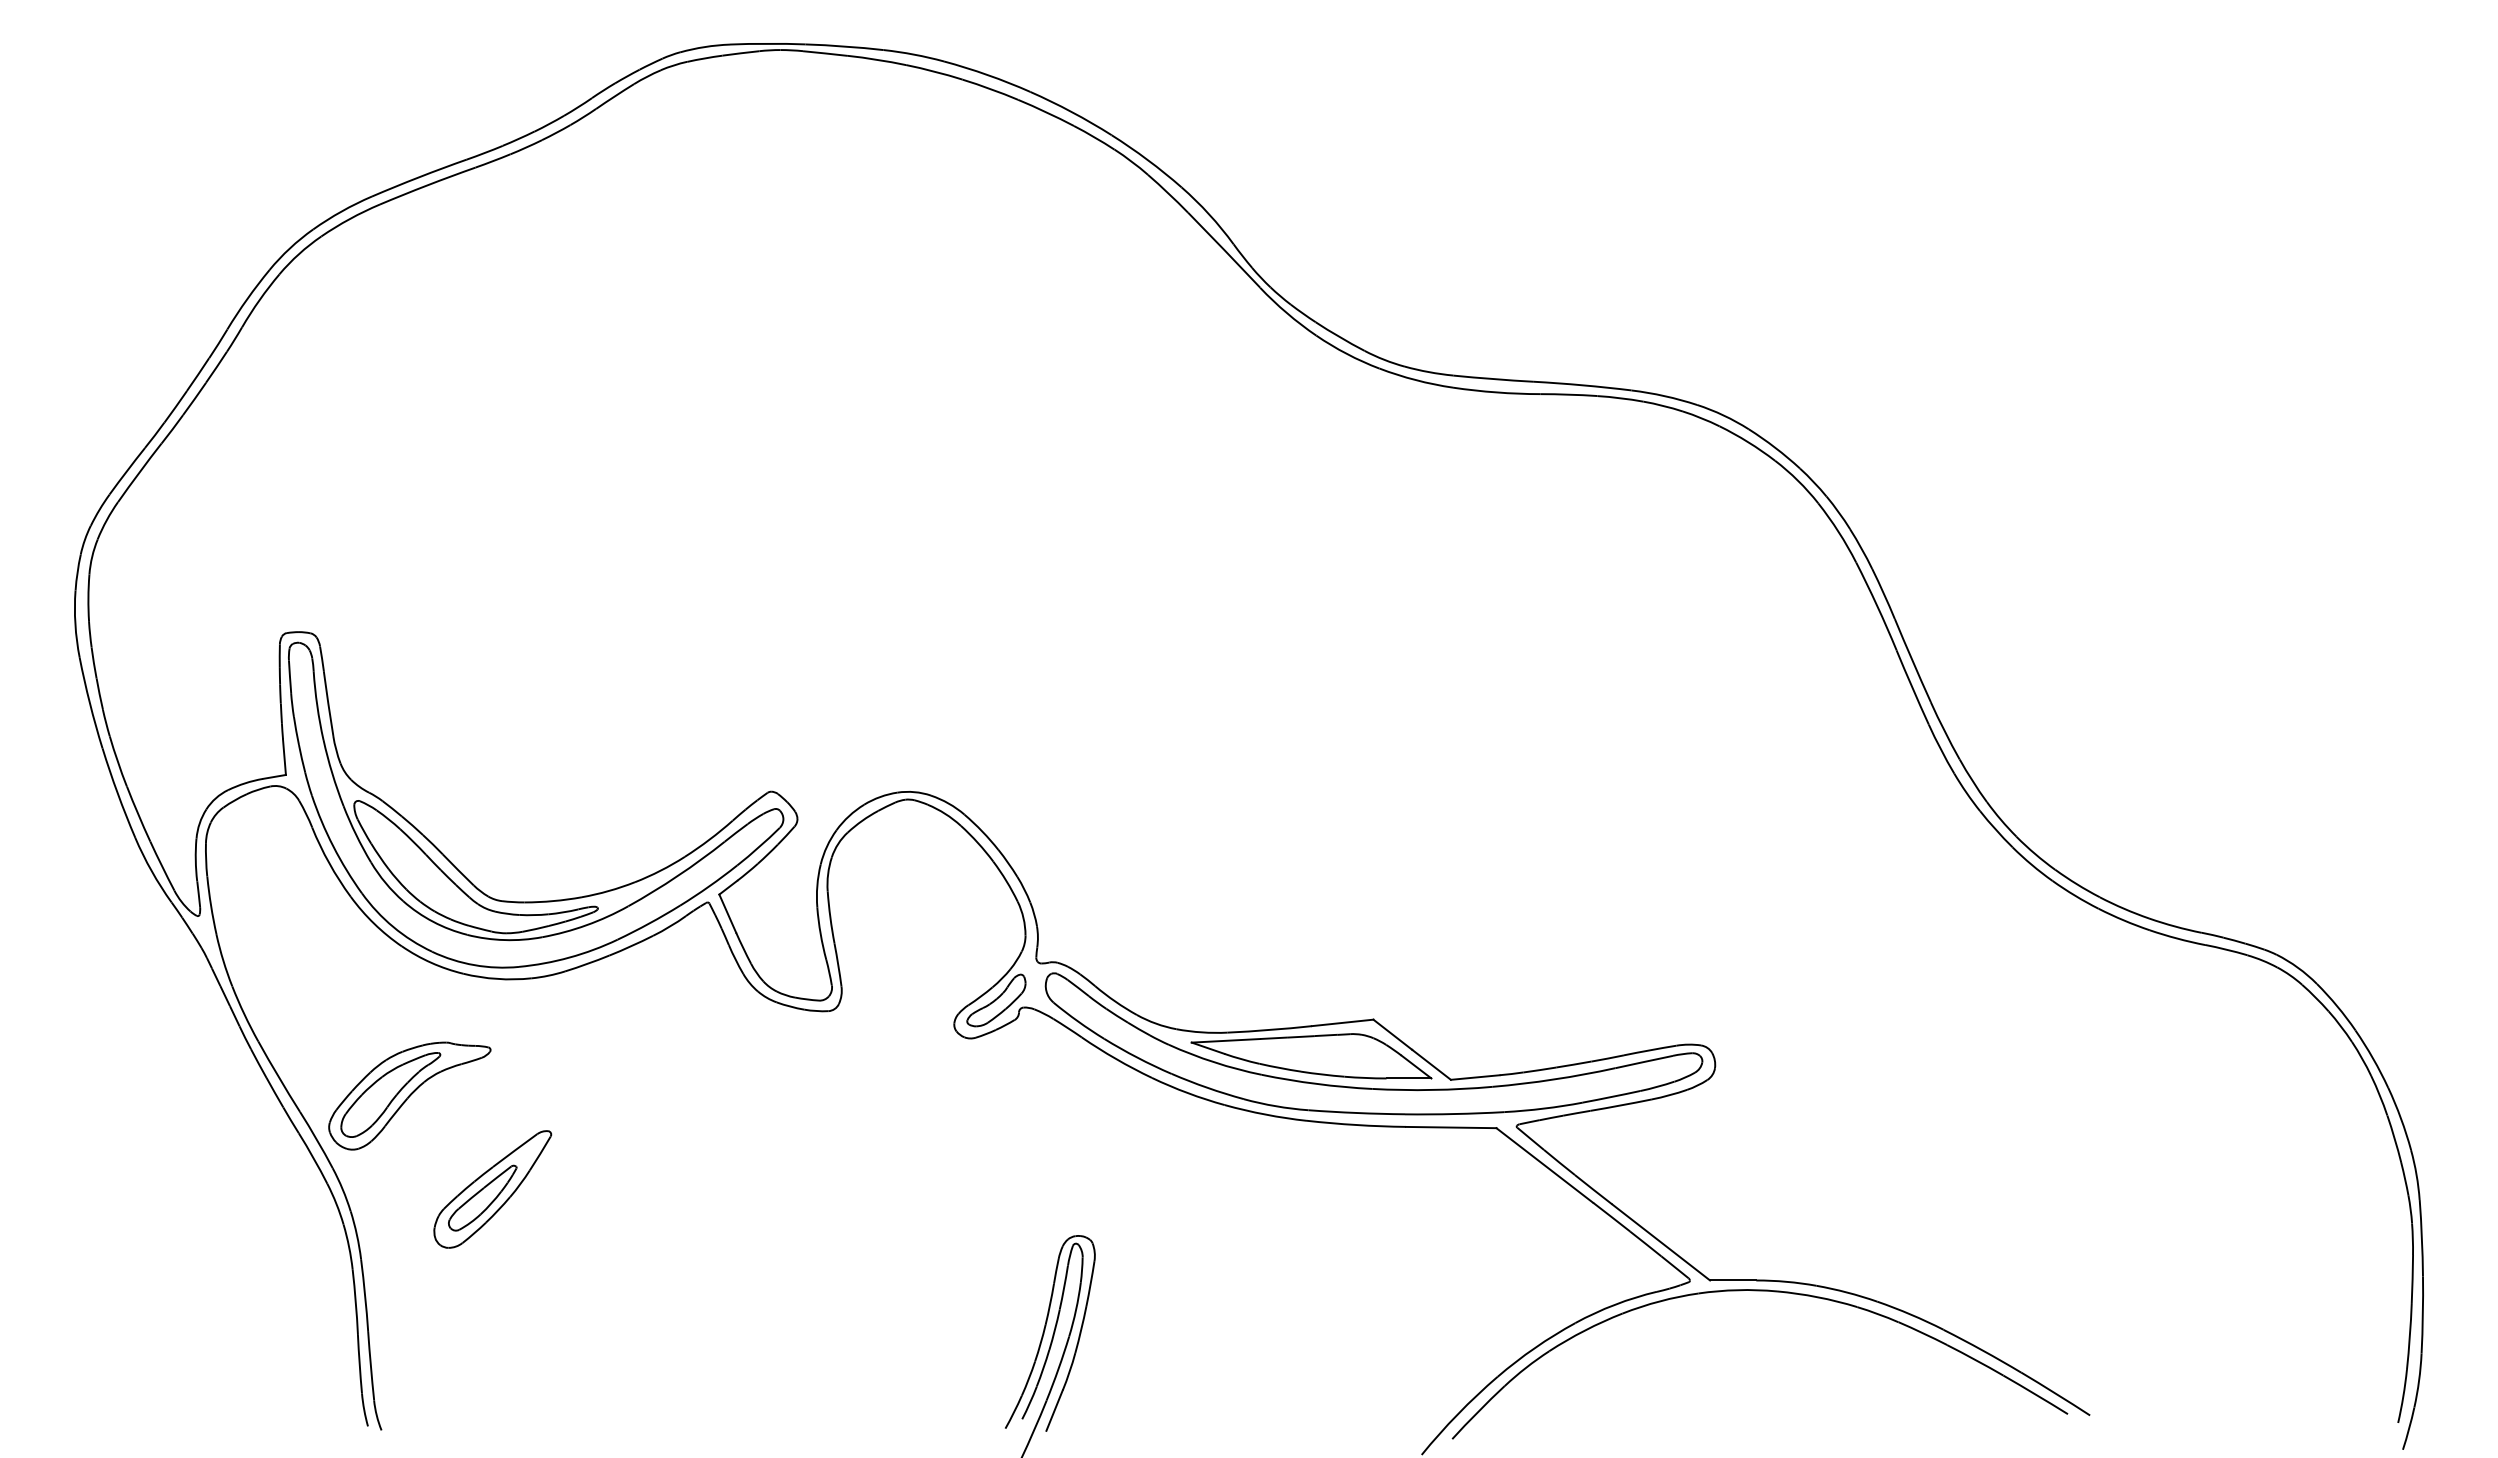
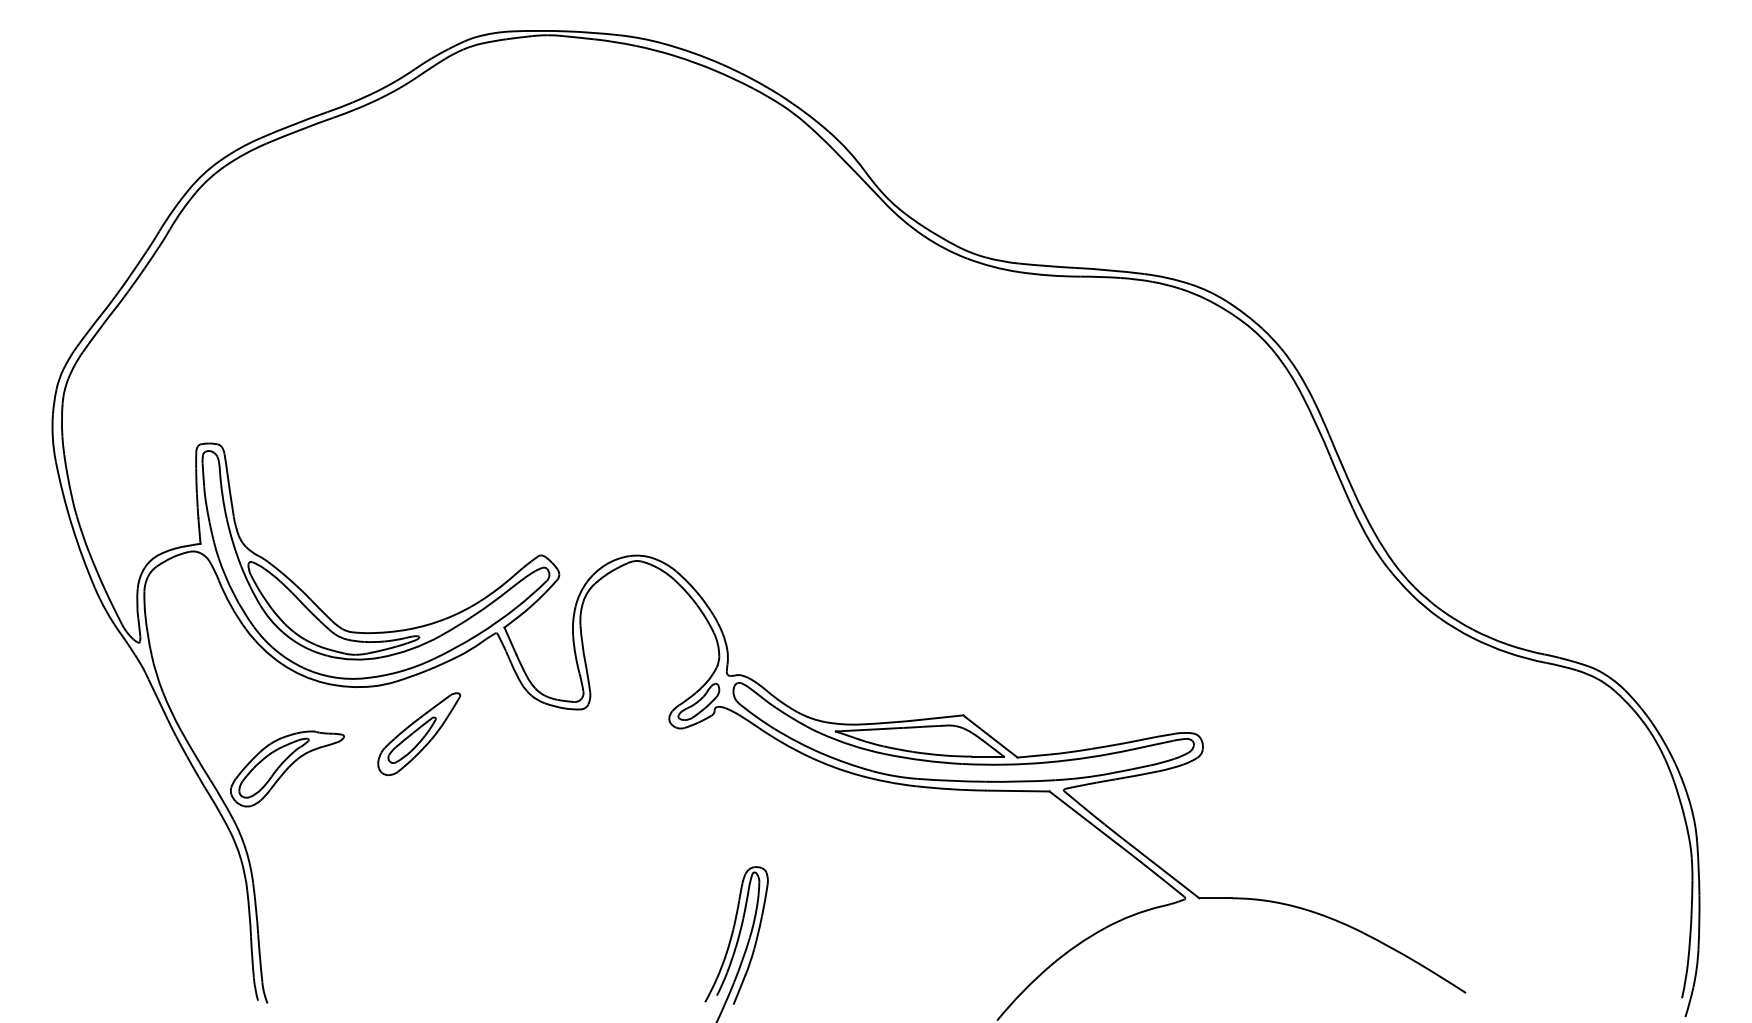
part: (492, 1189) -> (419, 734), moved
part: (1759, 1291) -> (1234, 906), removed

